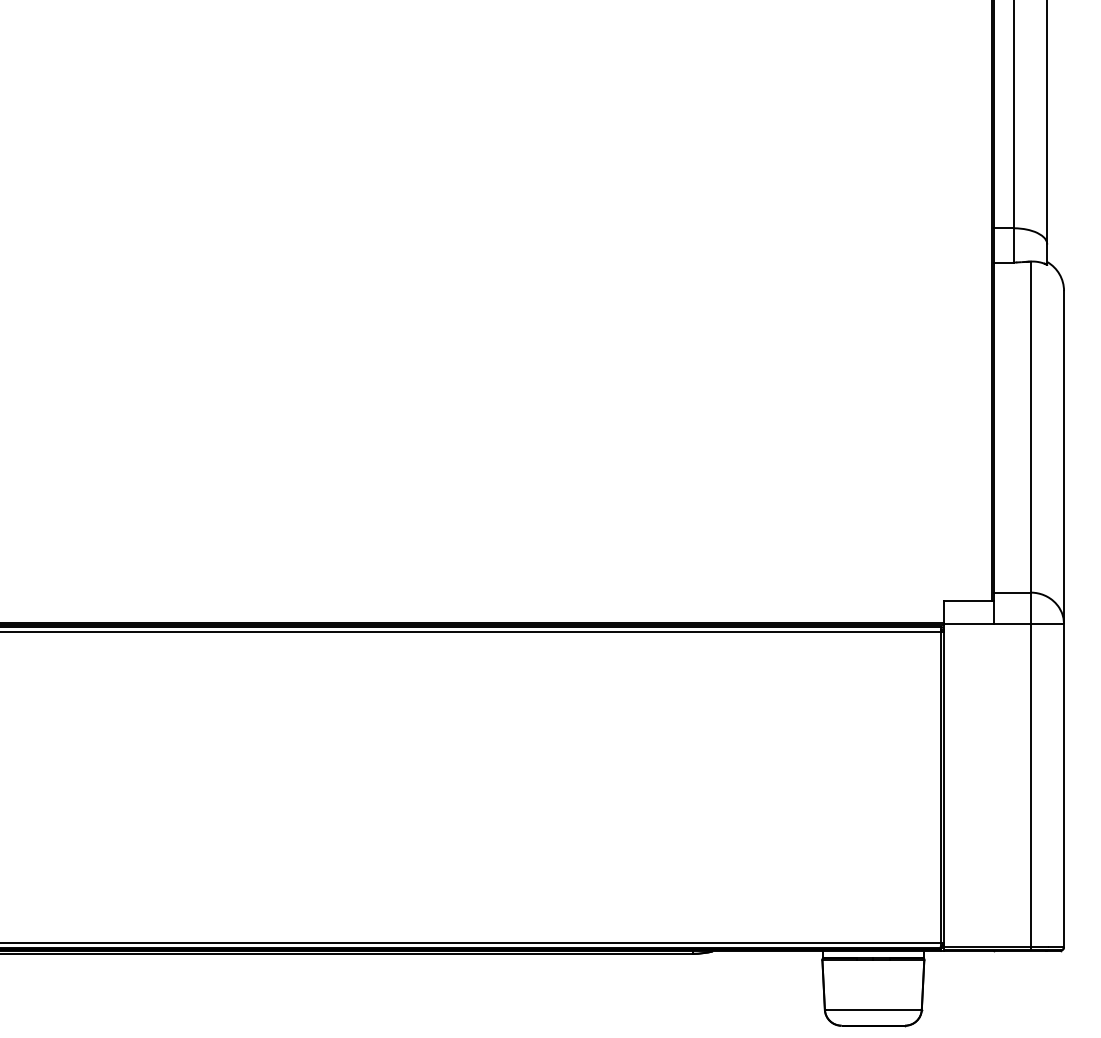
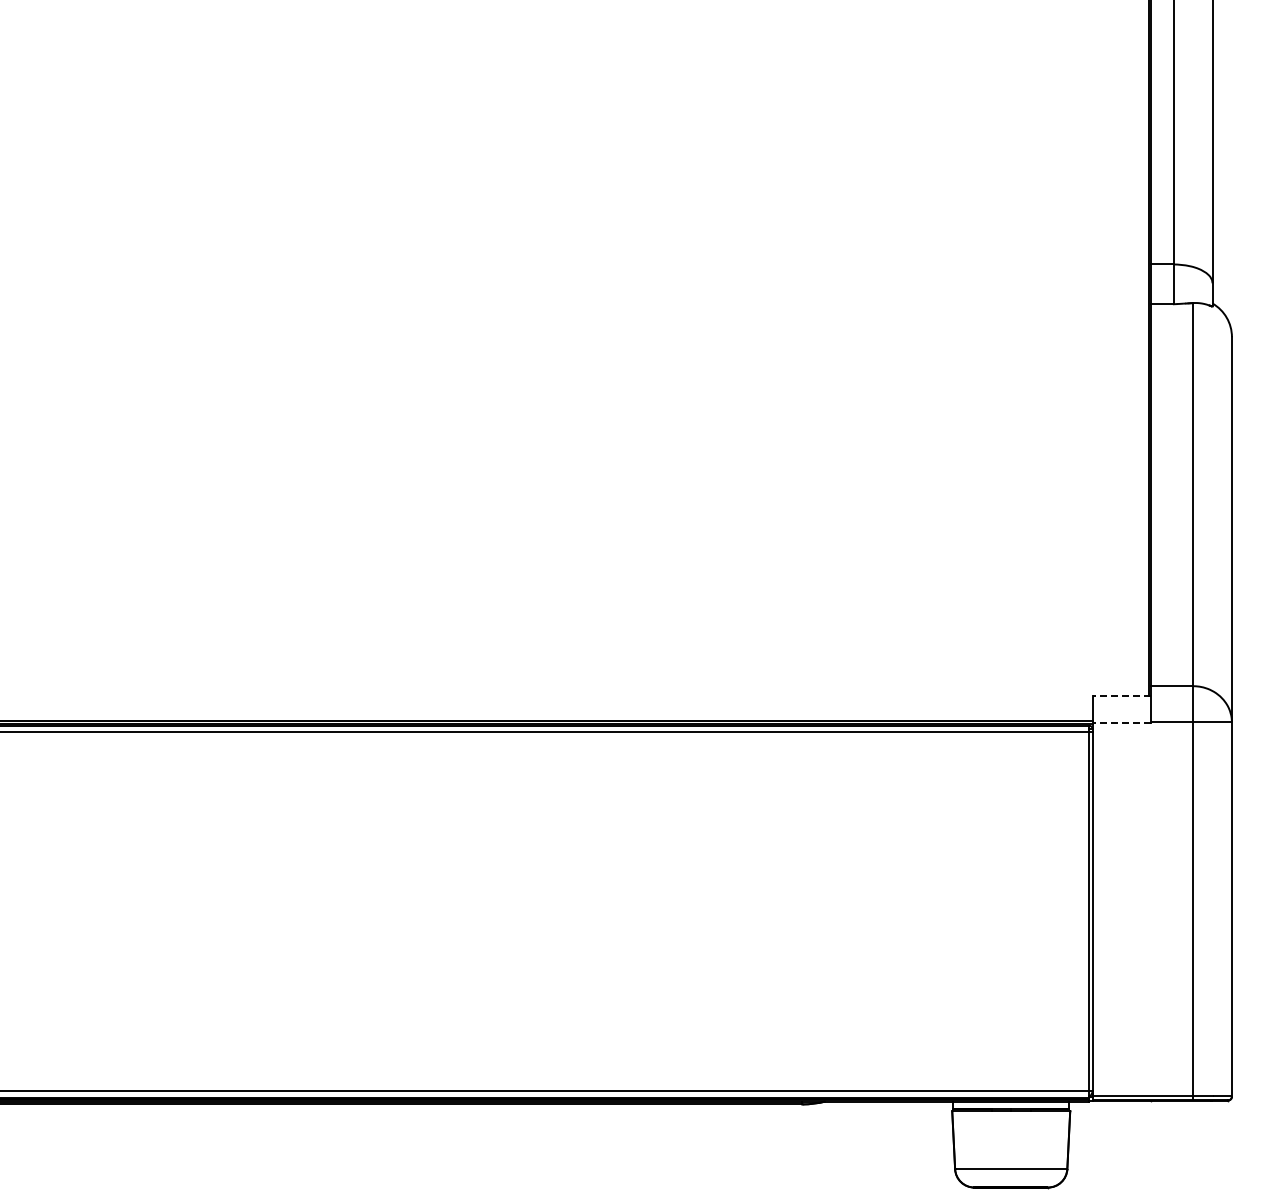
line: (968, 600) -> (1121, 695), solid -> dashed
line: (968, 623) -> (1121, 722), solid -> dashed

